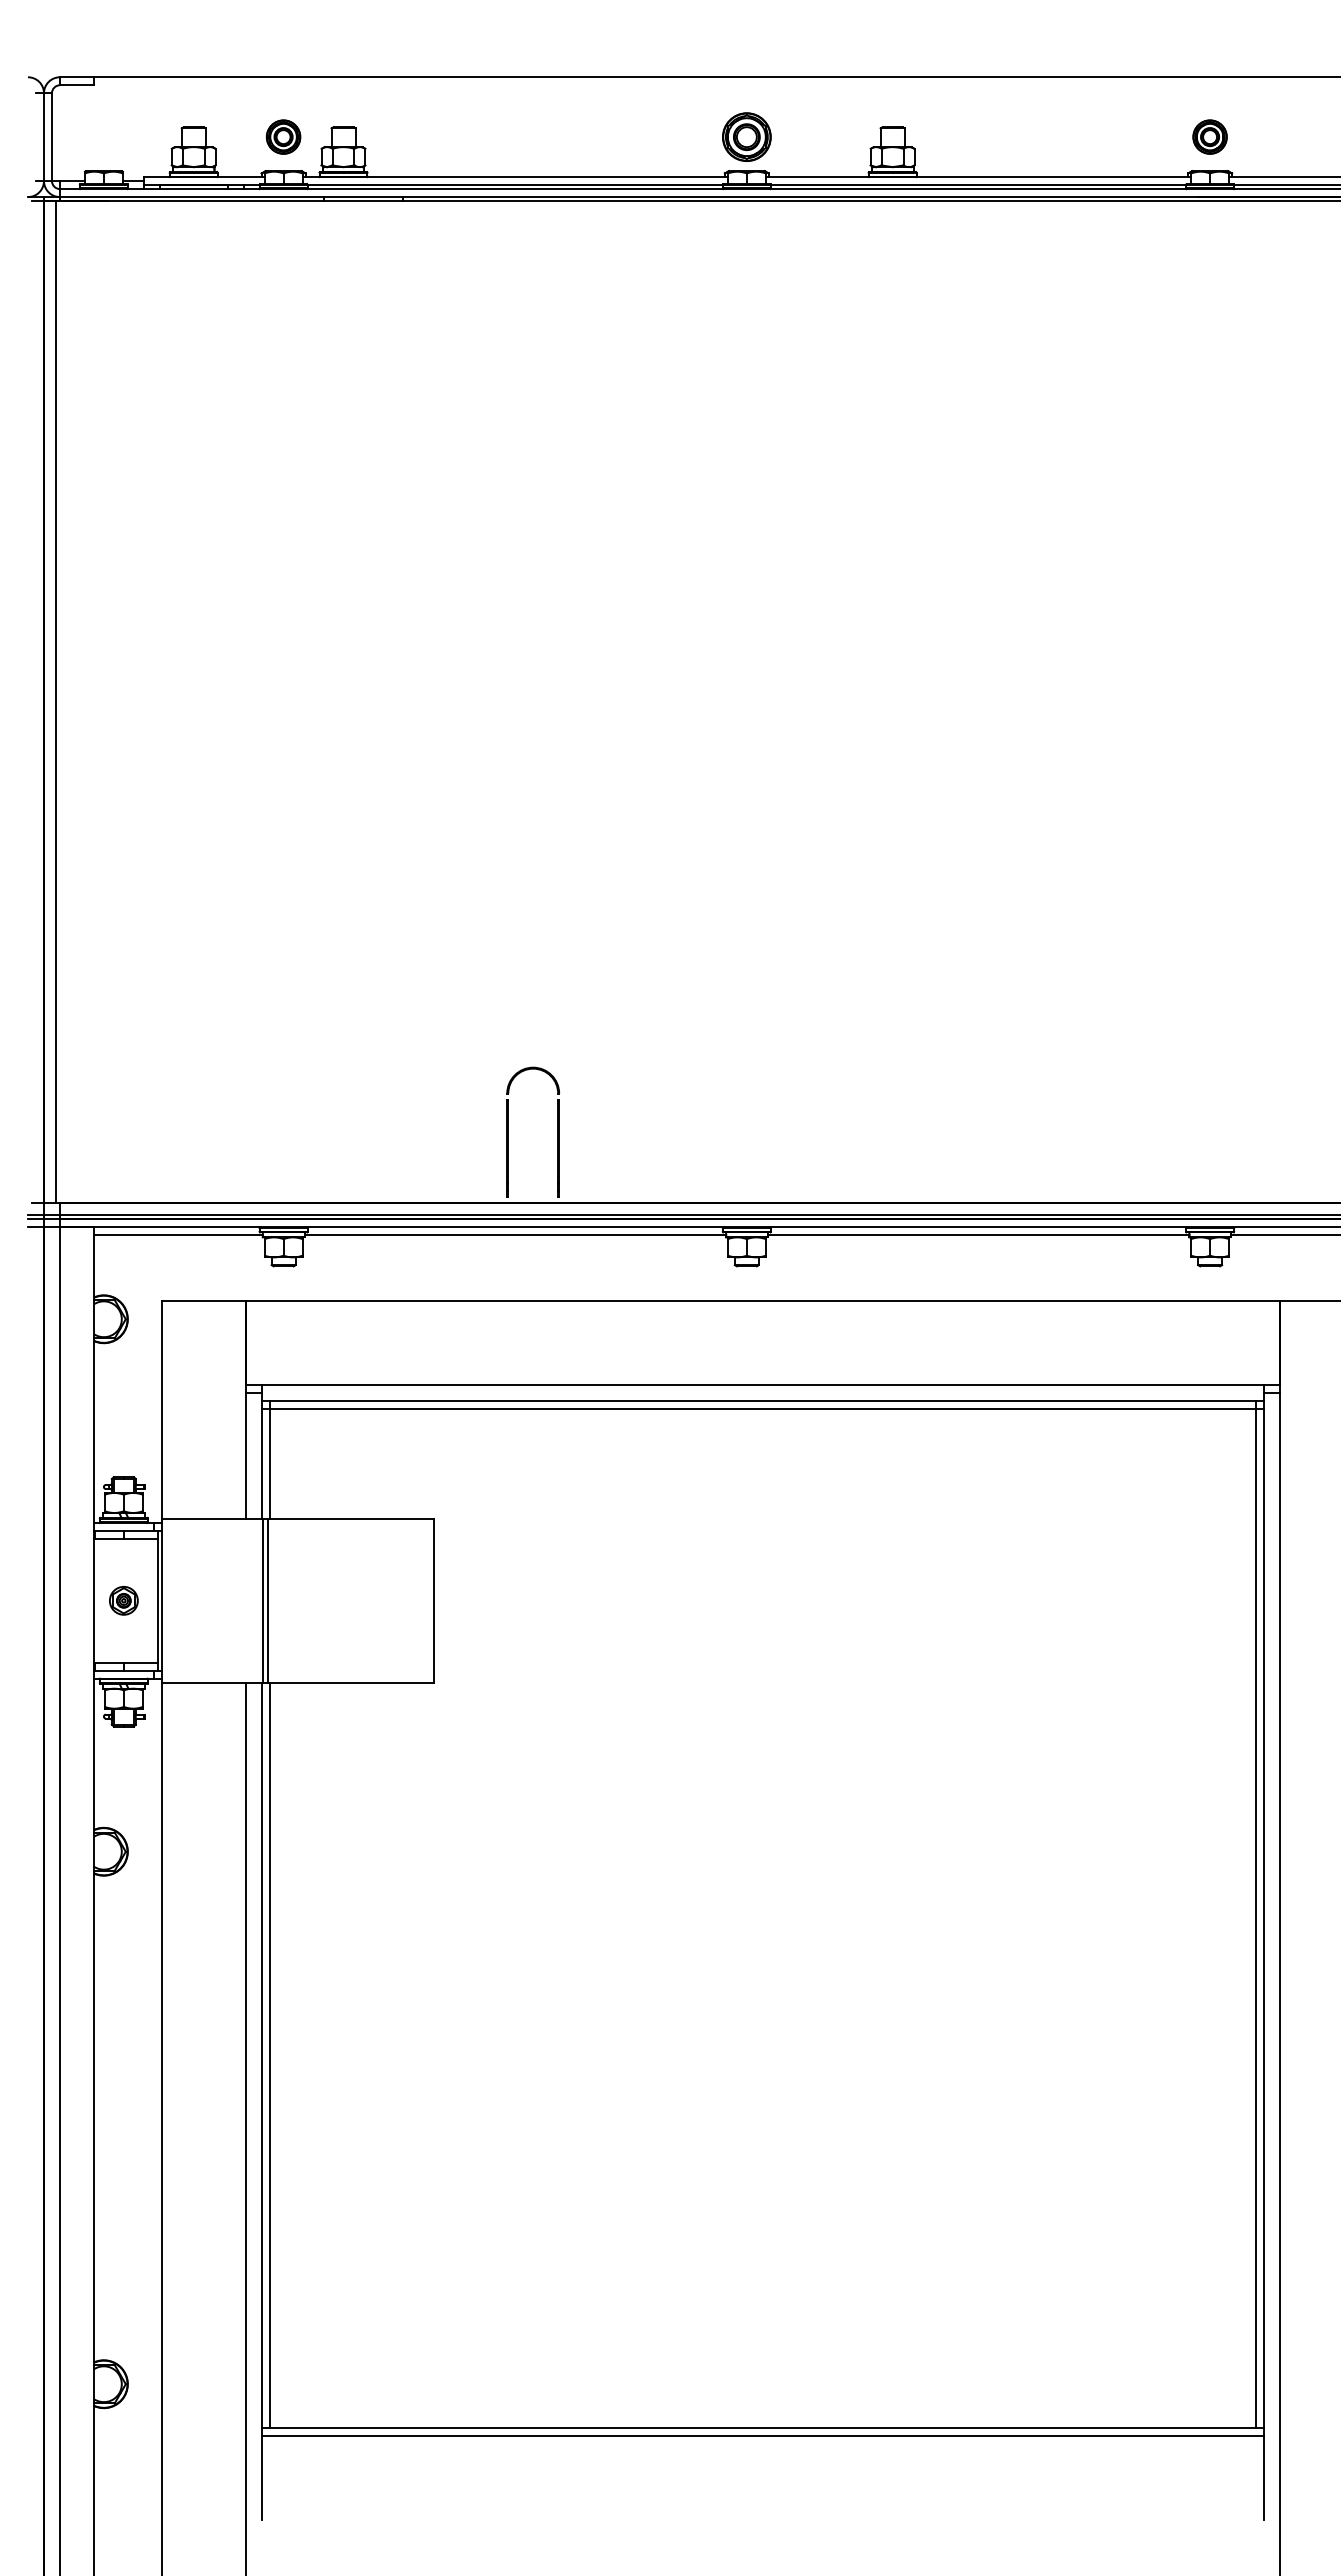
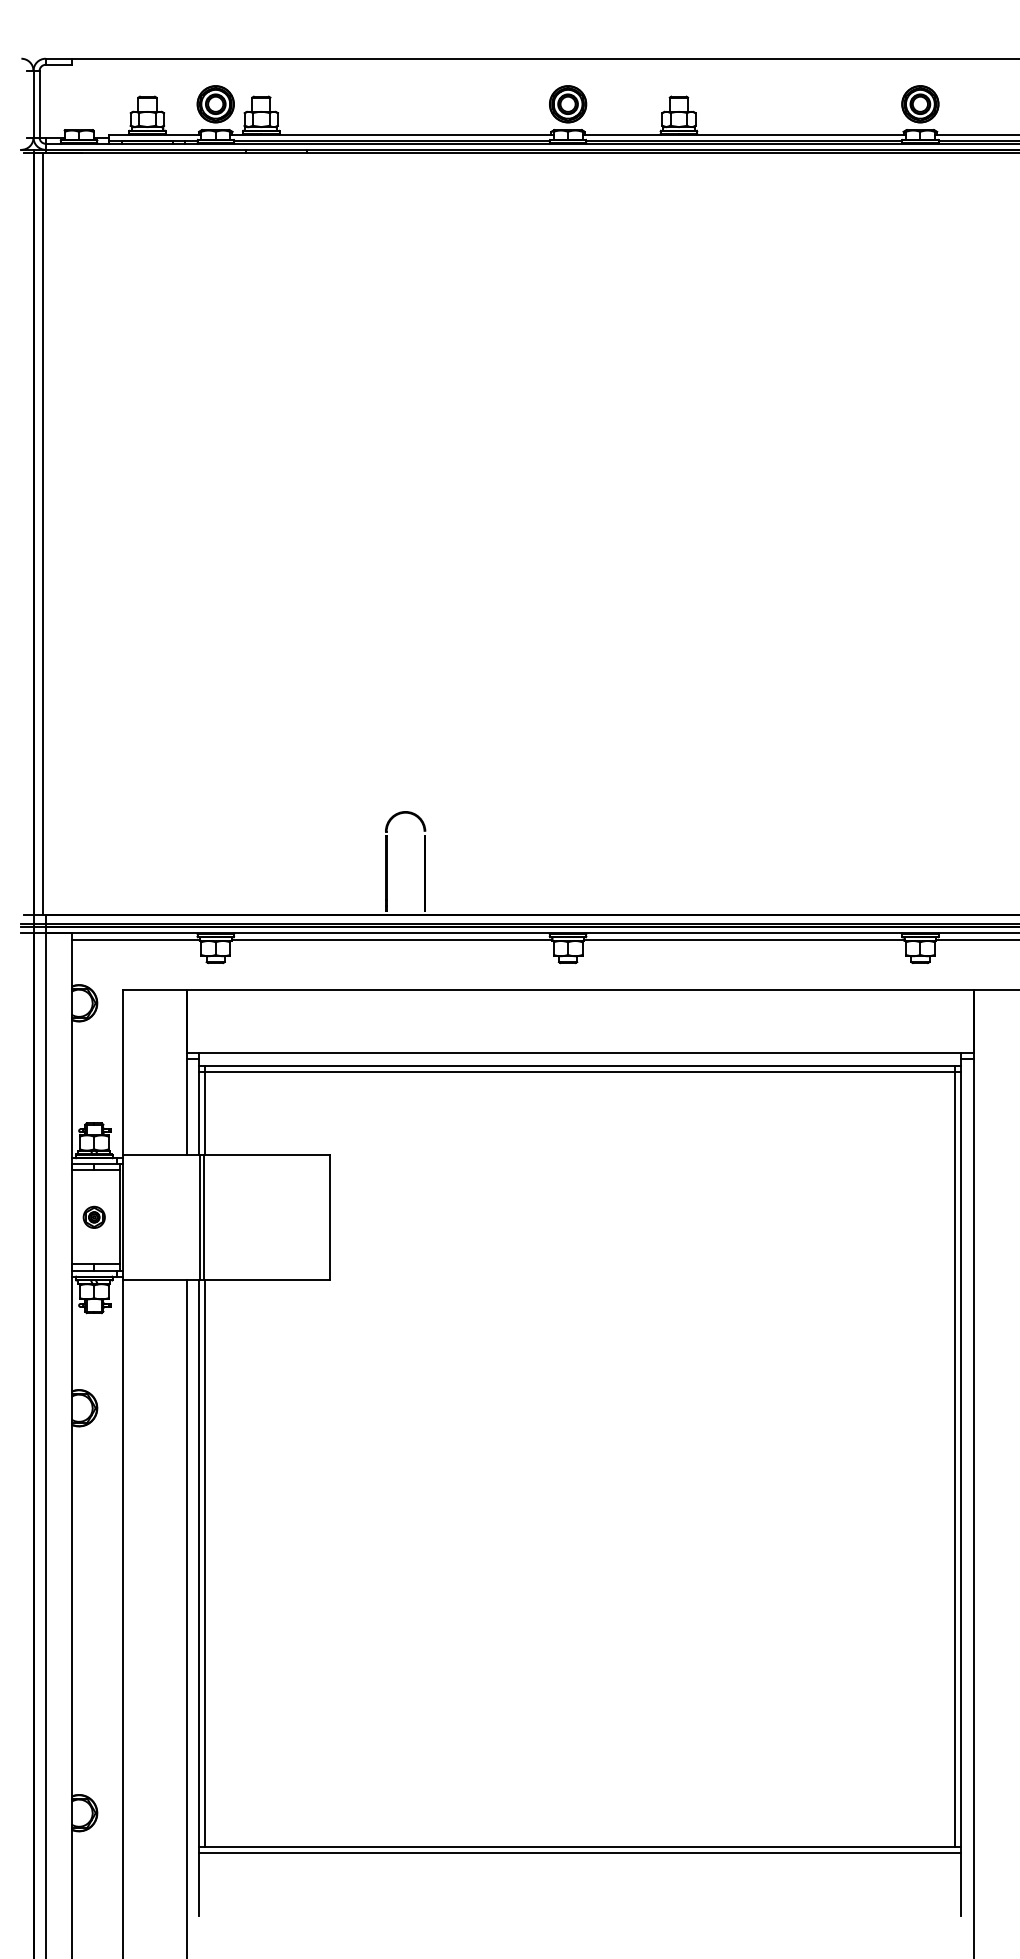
part: (283, 136) -> (215, 103), size x1.43
part: (1209, 136) -> (919, 103), size x1.43

